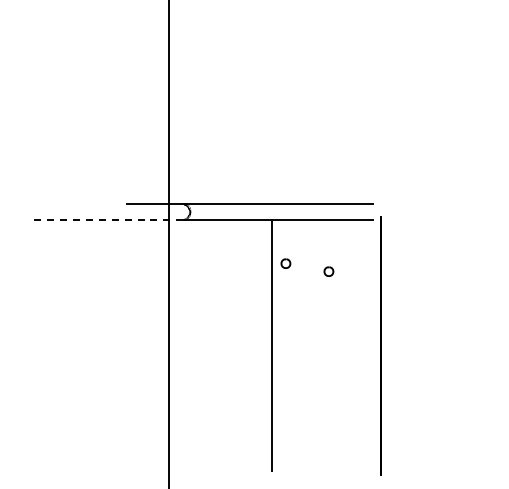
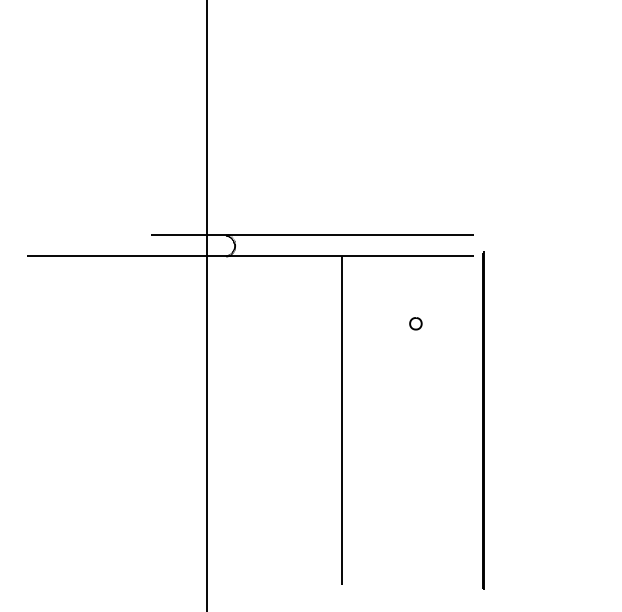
line: (106, 219) -> (125, 255), dashed -> solid
part: (285, 263) -> (359, 313), removed

